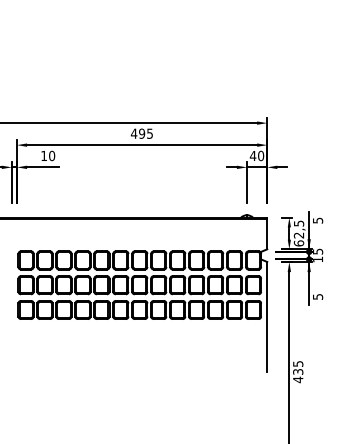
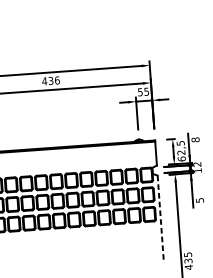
text: (146, 133) -> (54, 80), 495 -> 436
text: (256, 155) -> (143, 91), 40 -> 55
text: (317, 220) -> (195, 139), 5 -> 8
text: (318, 251) -> (197, 164), 15 -> 12
line: (267, 316) -> (160, 218), solid -> dashed

